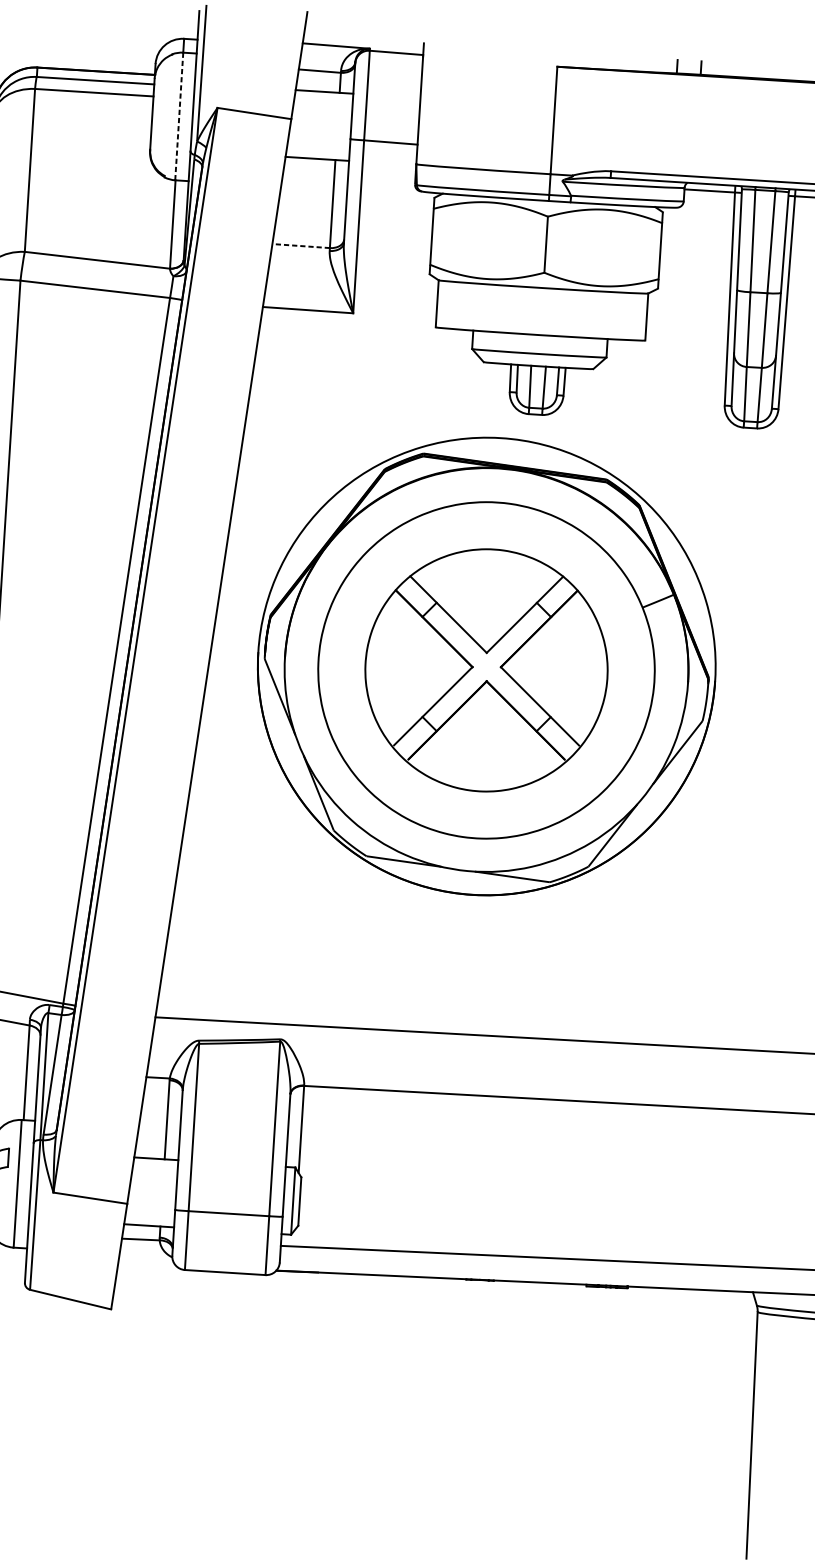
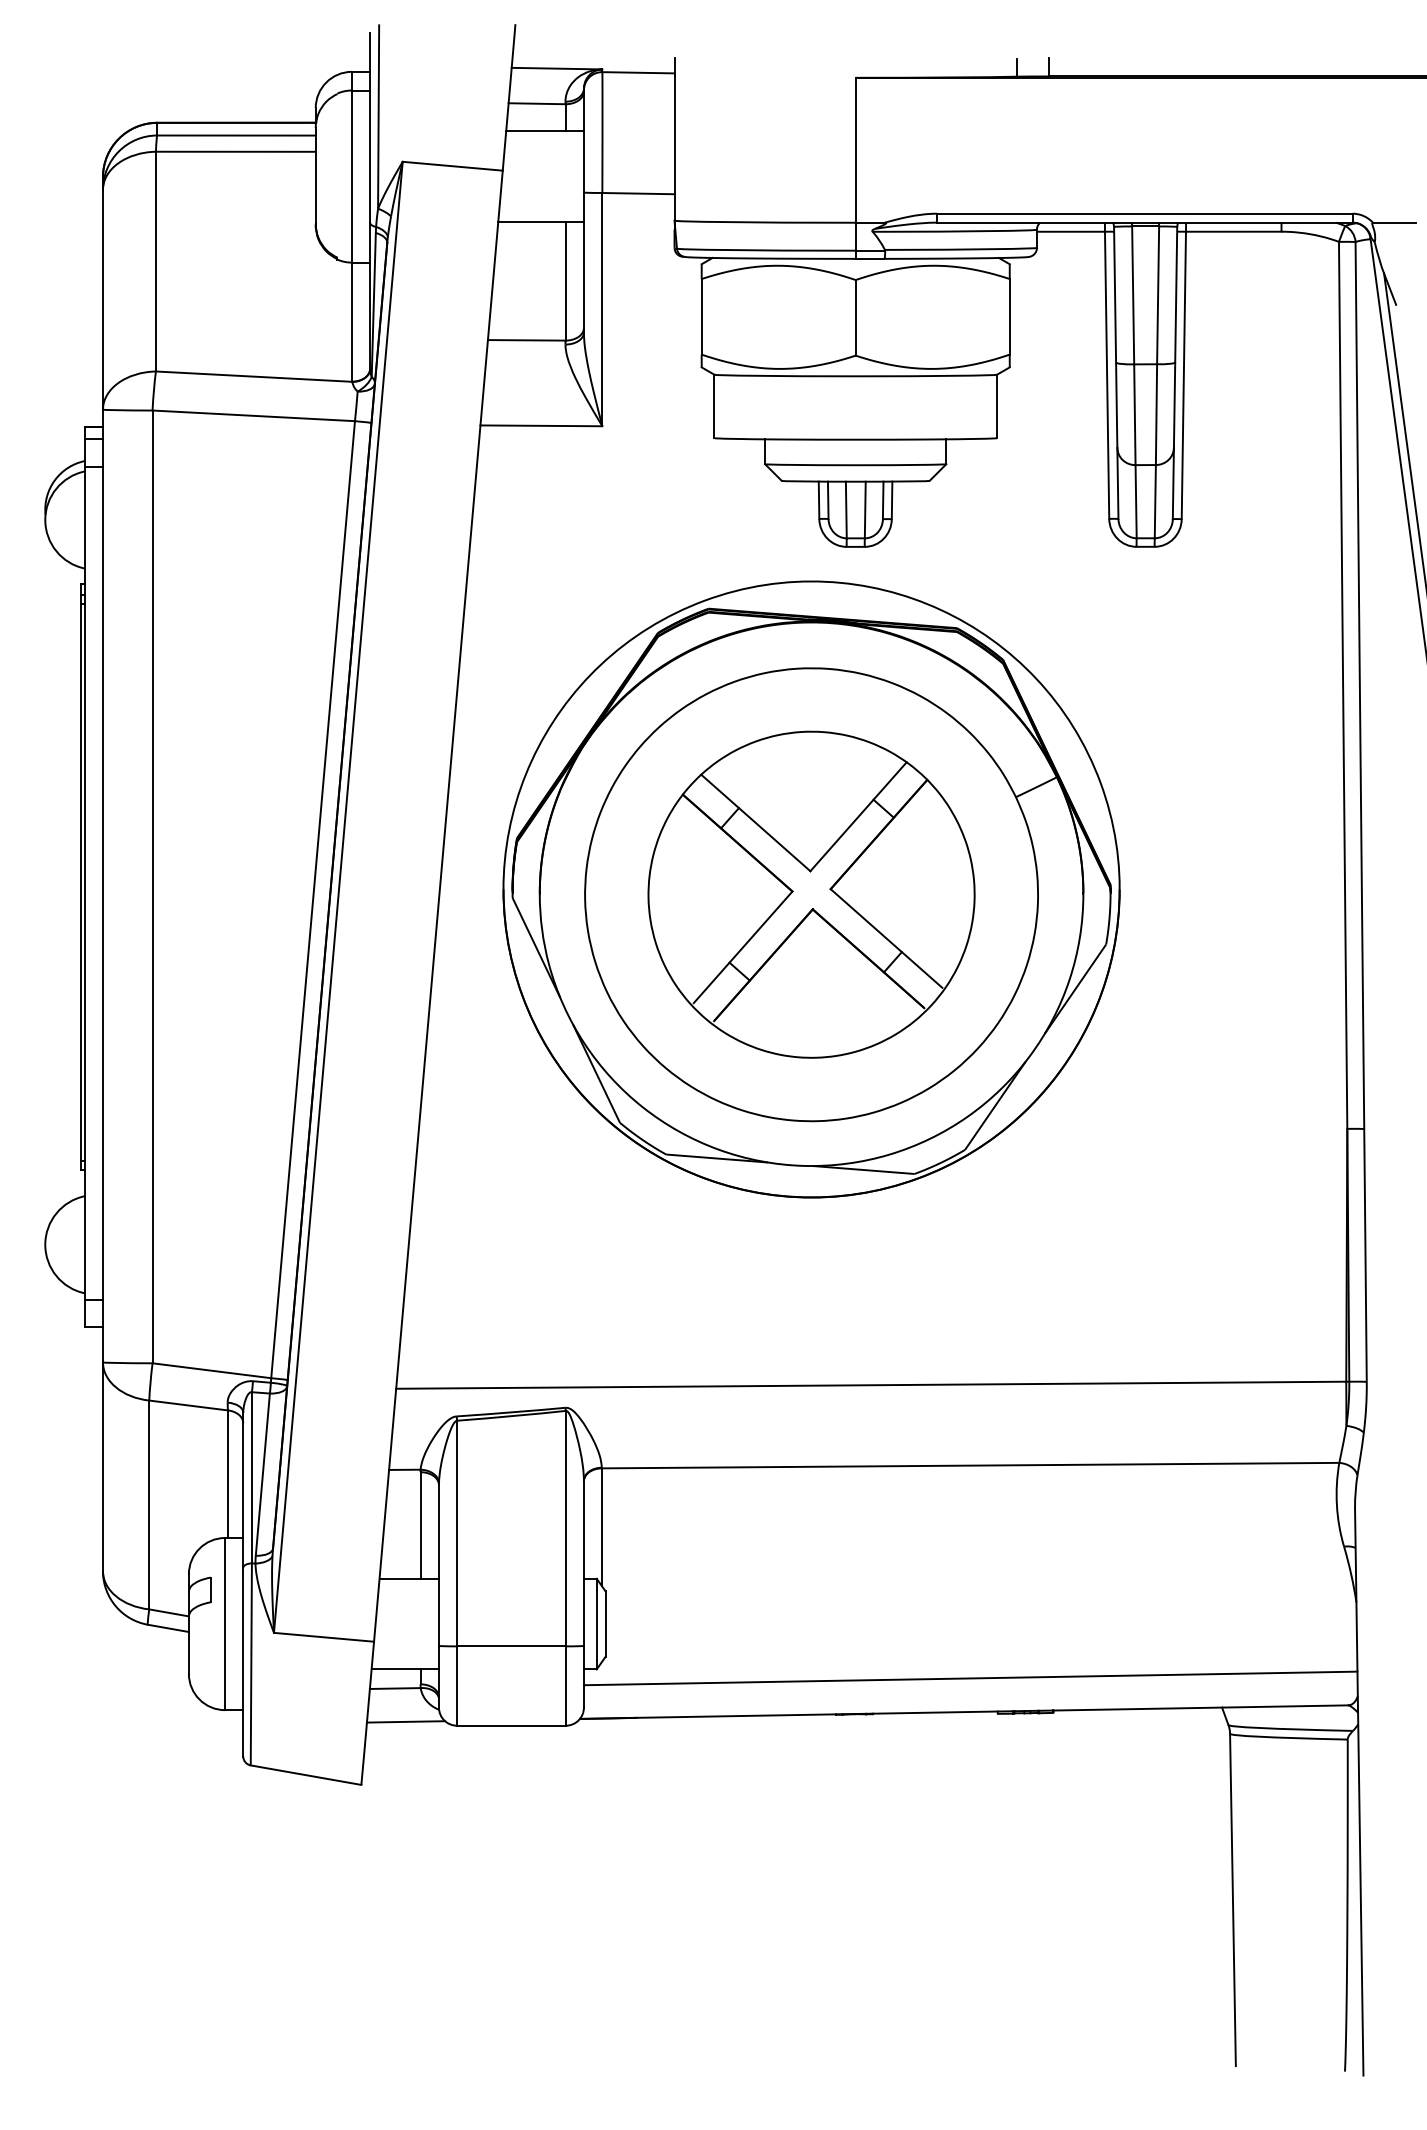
line: (178, 117) -> (351, 177), dashed -> solid
line: (301, 246) -> (526, 340), dashed -> solid
line: (146, 1264) -> (405, 1721), added

